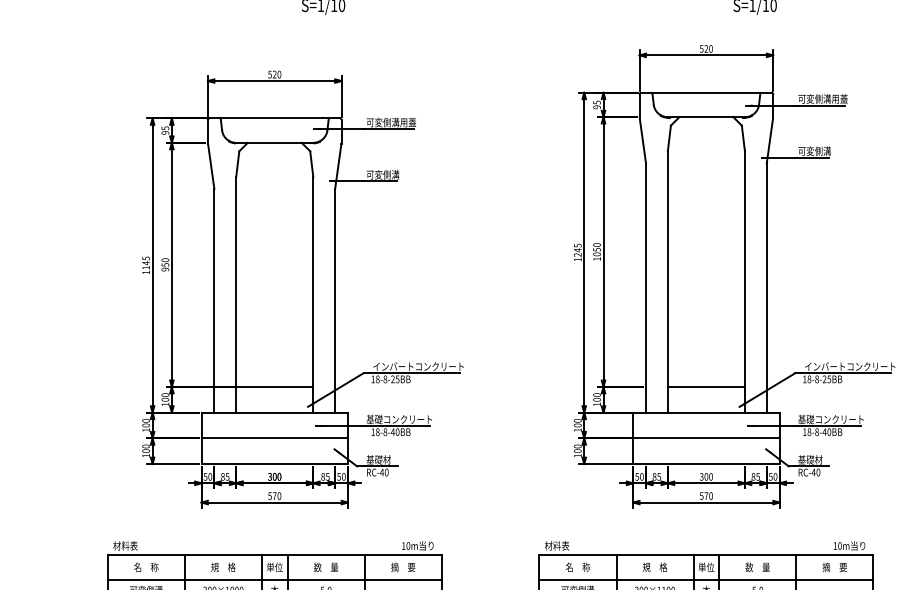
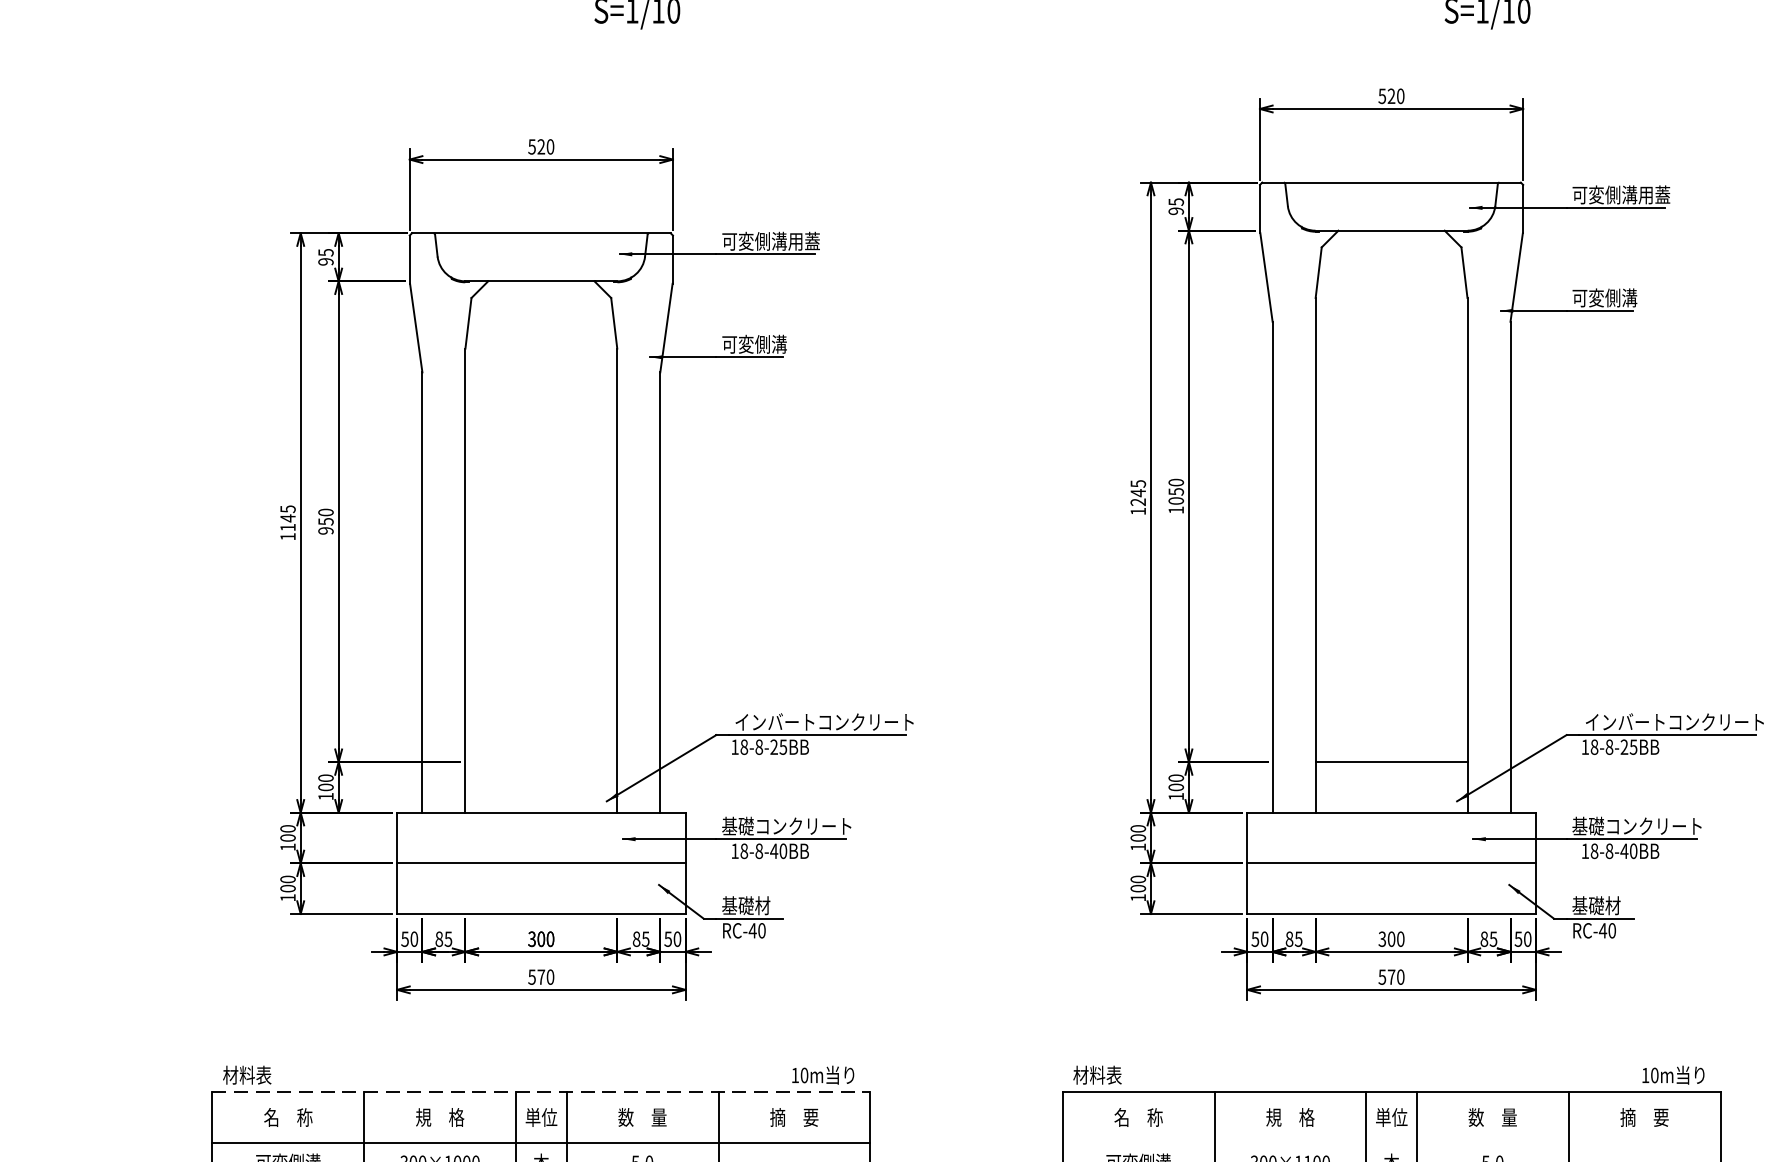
line: (274, 386) -> (540, 761), removed
line: (275, 554) -> (542, 1092), solid -> dashed
line: (706, 580) -> (1391, 1143), removed

